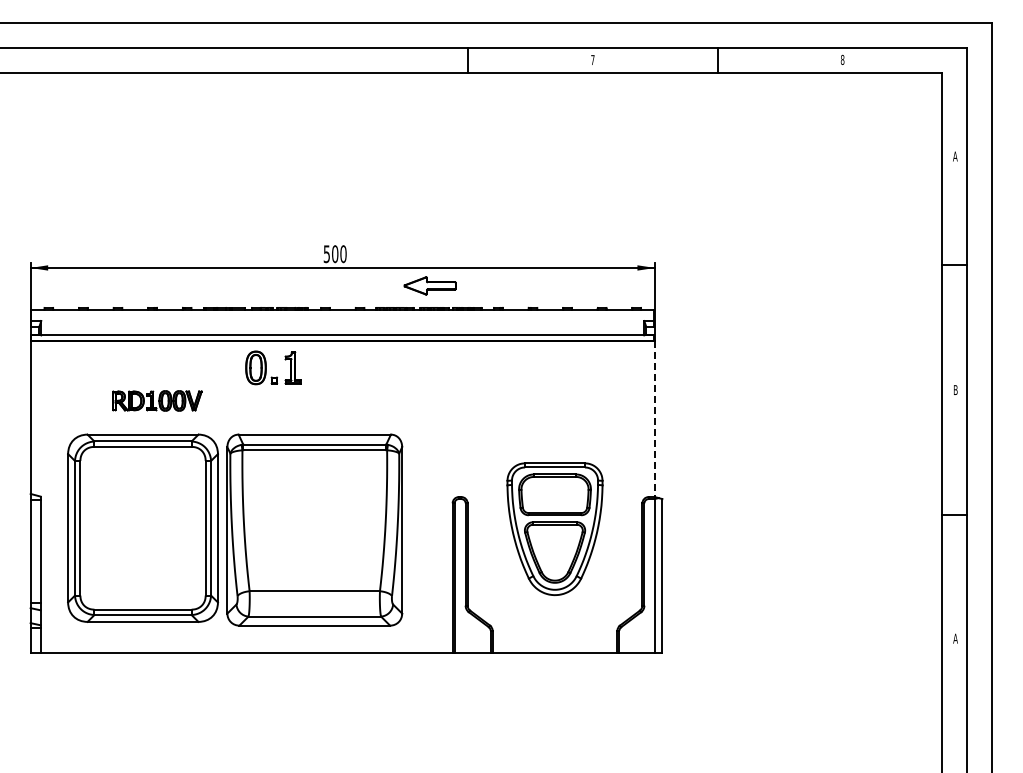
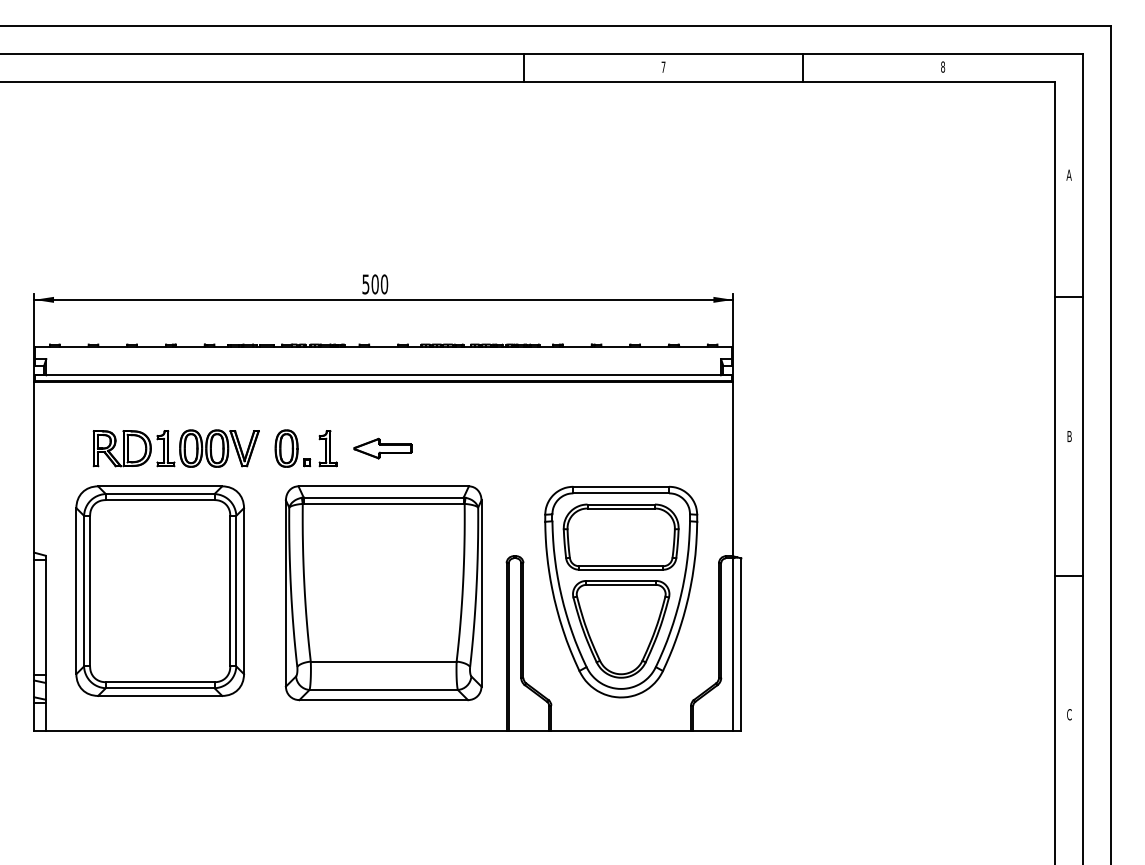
part: (429, 285) -> (382, 448), moved
part: (266, 367) -> (298, 448), moved
part: (157, 400) -> (176, 448), size x1.67
line: (654, 419) -> (732, 469), dashed -> solid
part: (314, 529) -> (383, 592), moved
part: (554, 529) -> (620, 592), size x1.43
text: (955, 638) -> (1069, 714), A -> C

